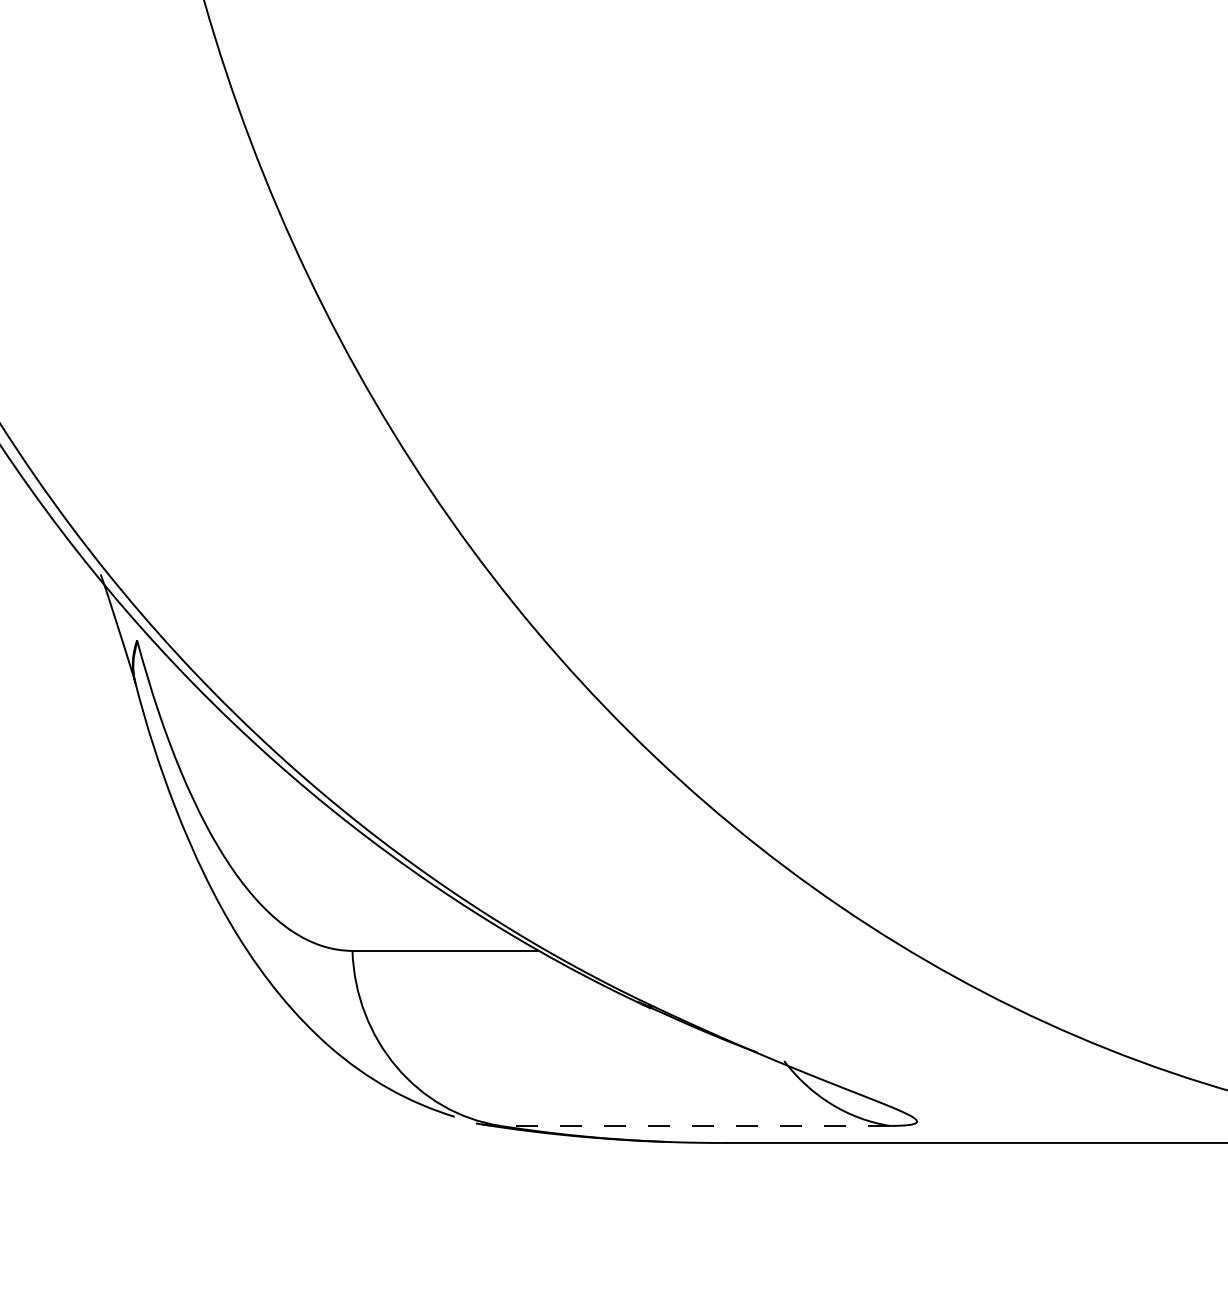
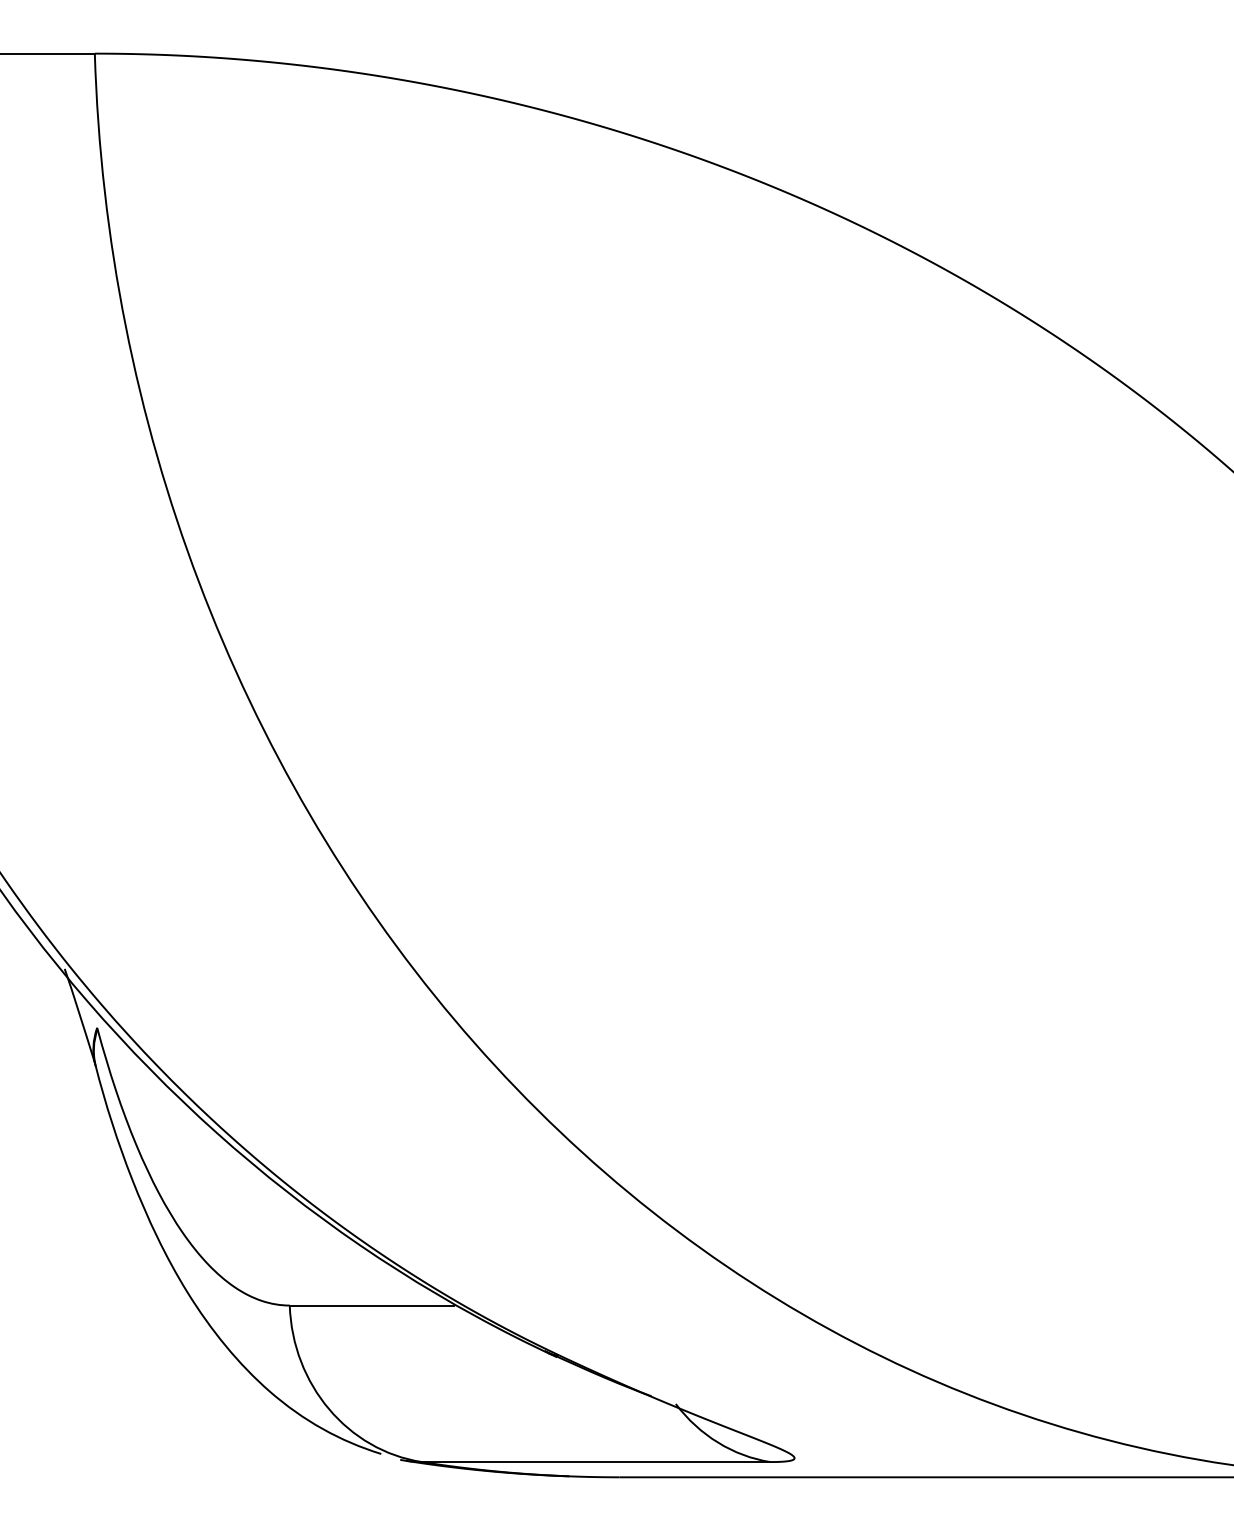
line: (694, 1126) -> (595, 1462), dashed -> solid

